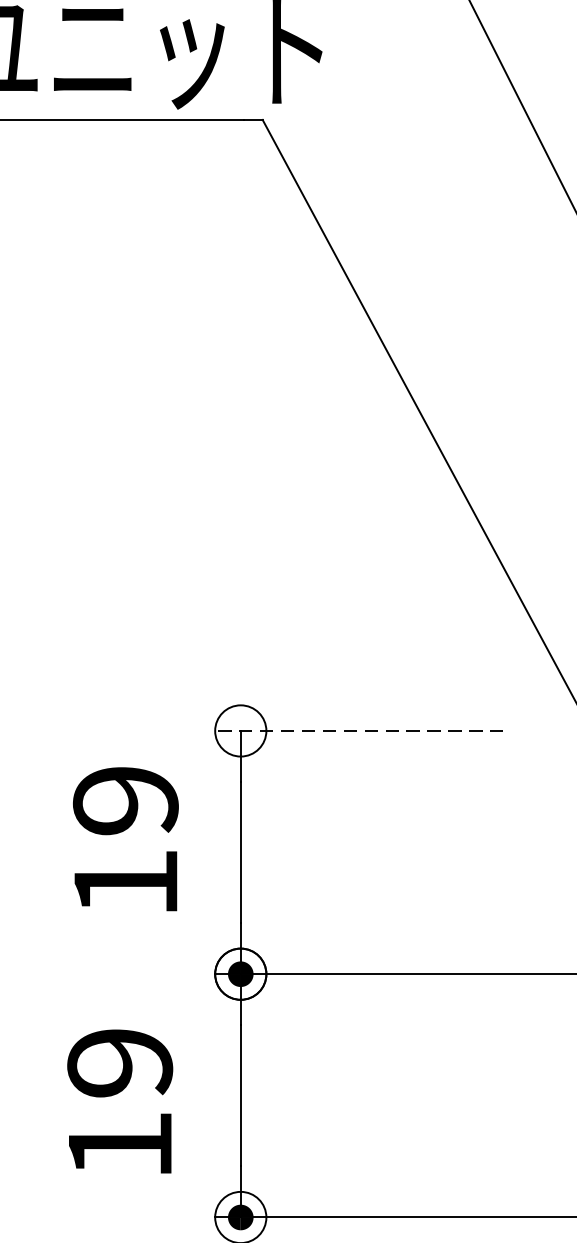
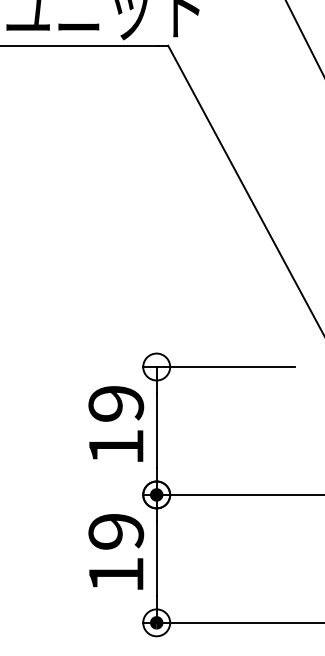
line: (360, 731) -> (219, 367), dashed -> solid
text: (126, 838) -> (116, 423), moved
text: (120, 1100) -> (116, 551), moved

